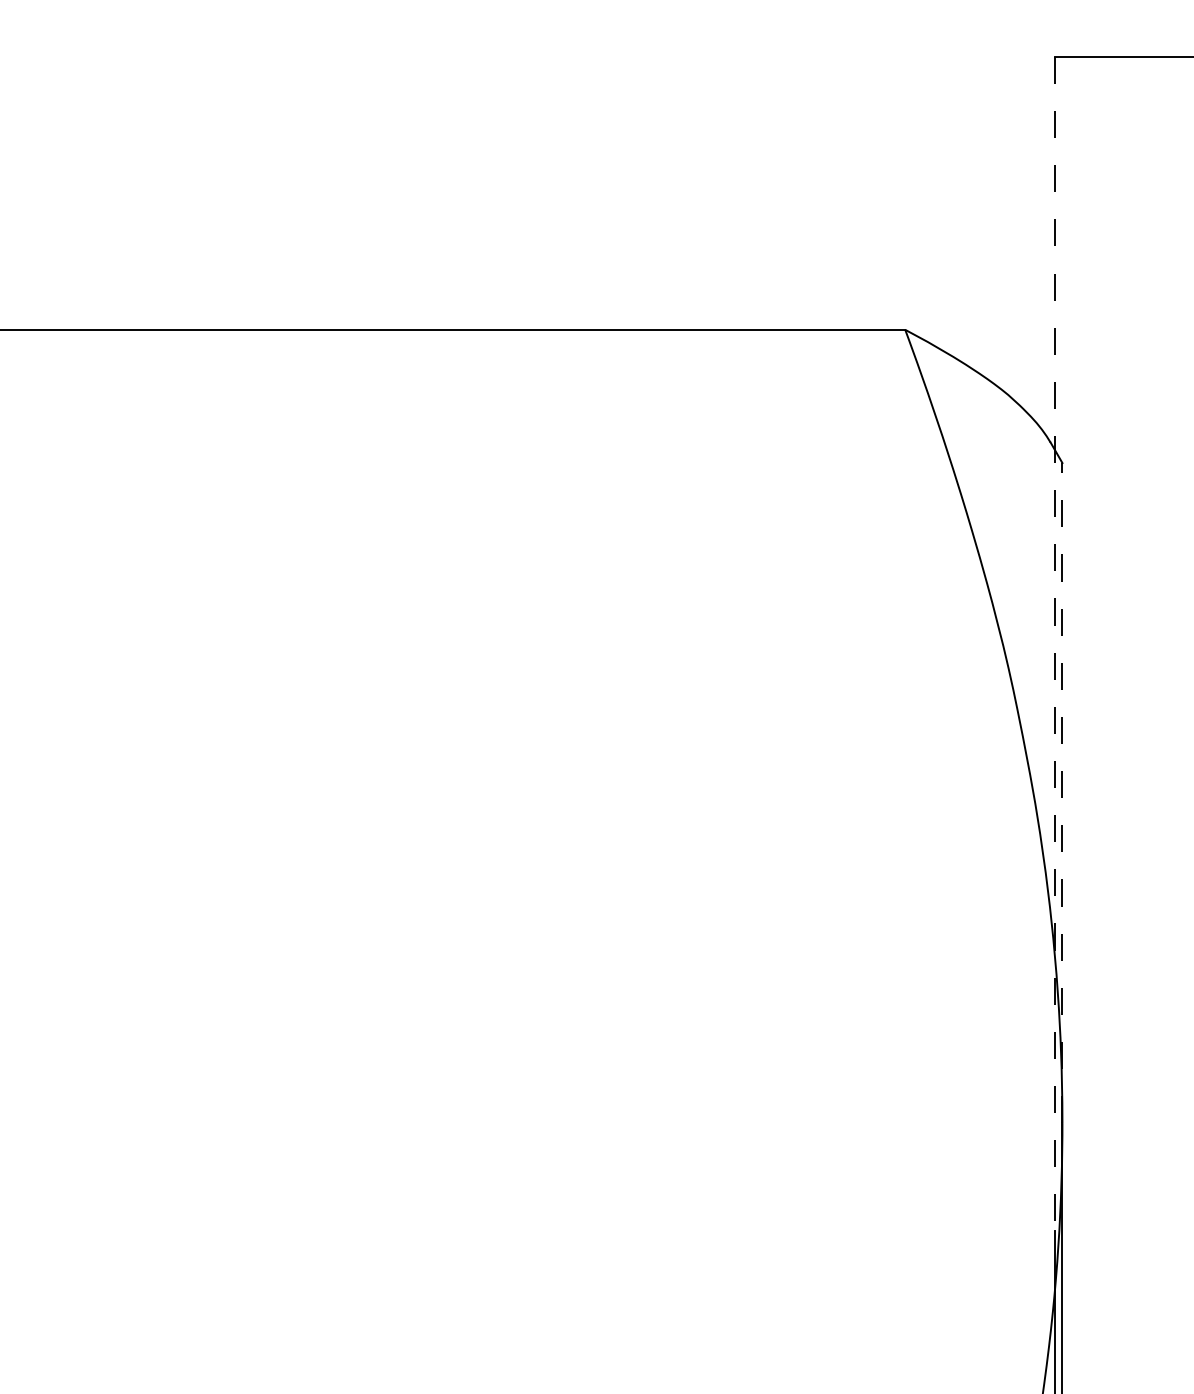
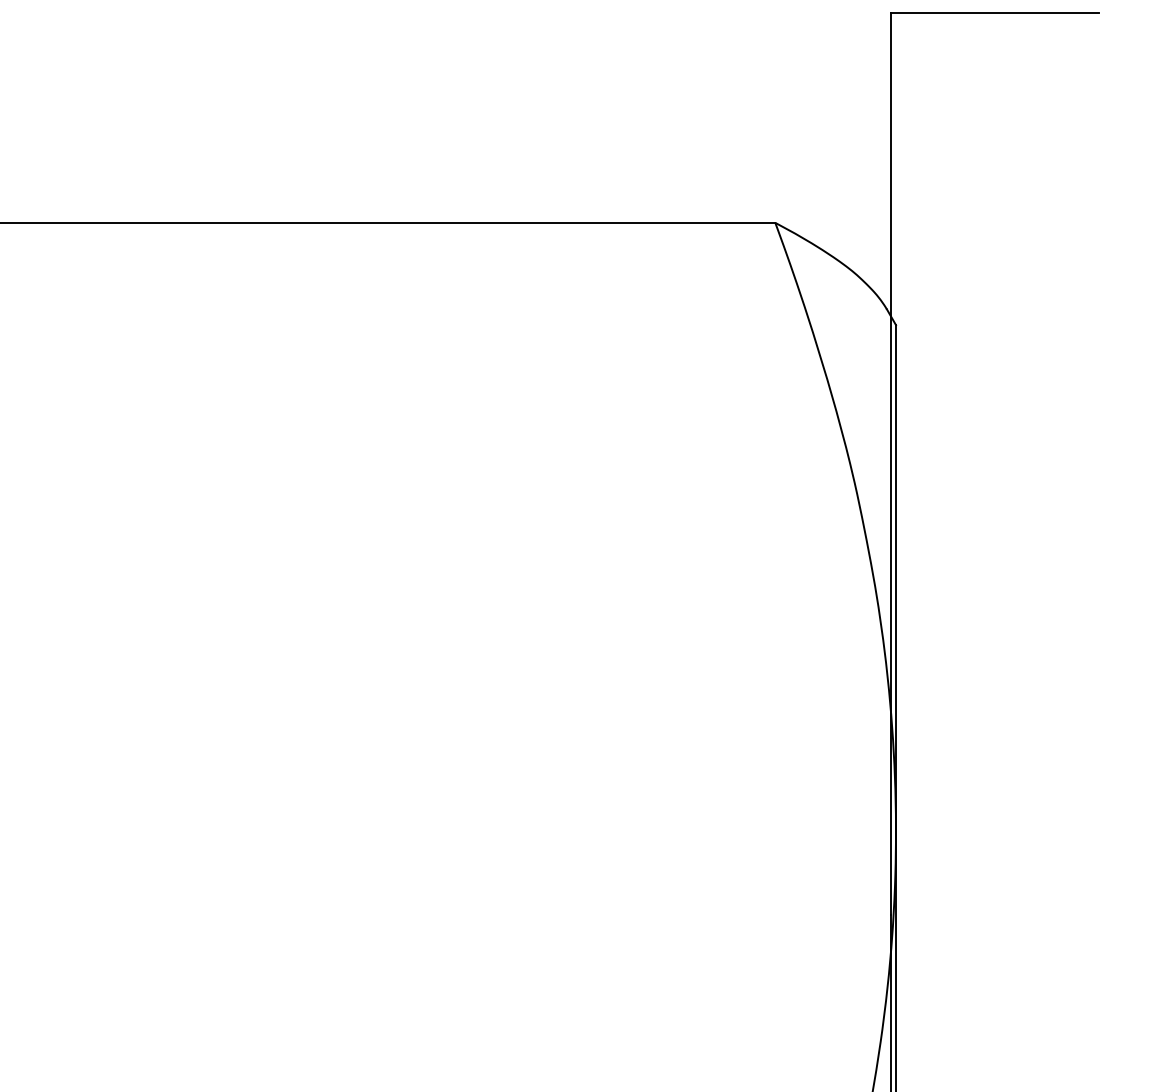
line: (1055, 644) -> (890, 464), dashed -> solid
line: (1063, 793) -> (896, 578), dashed -> solid

